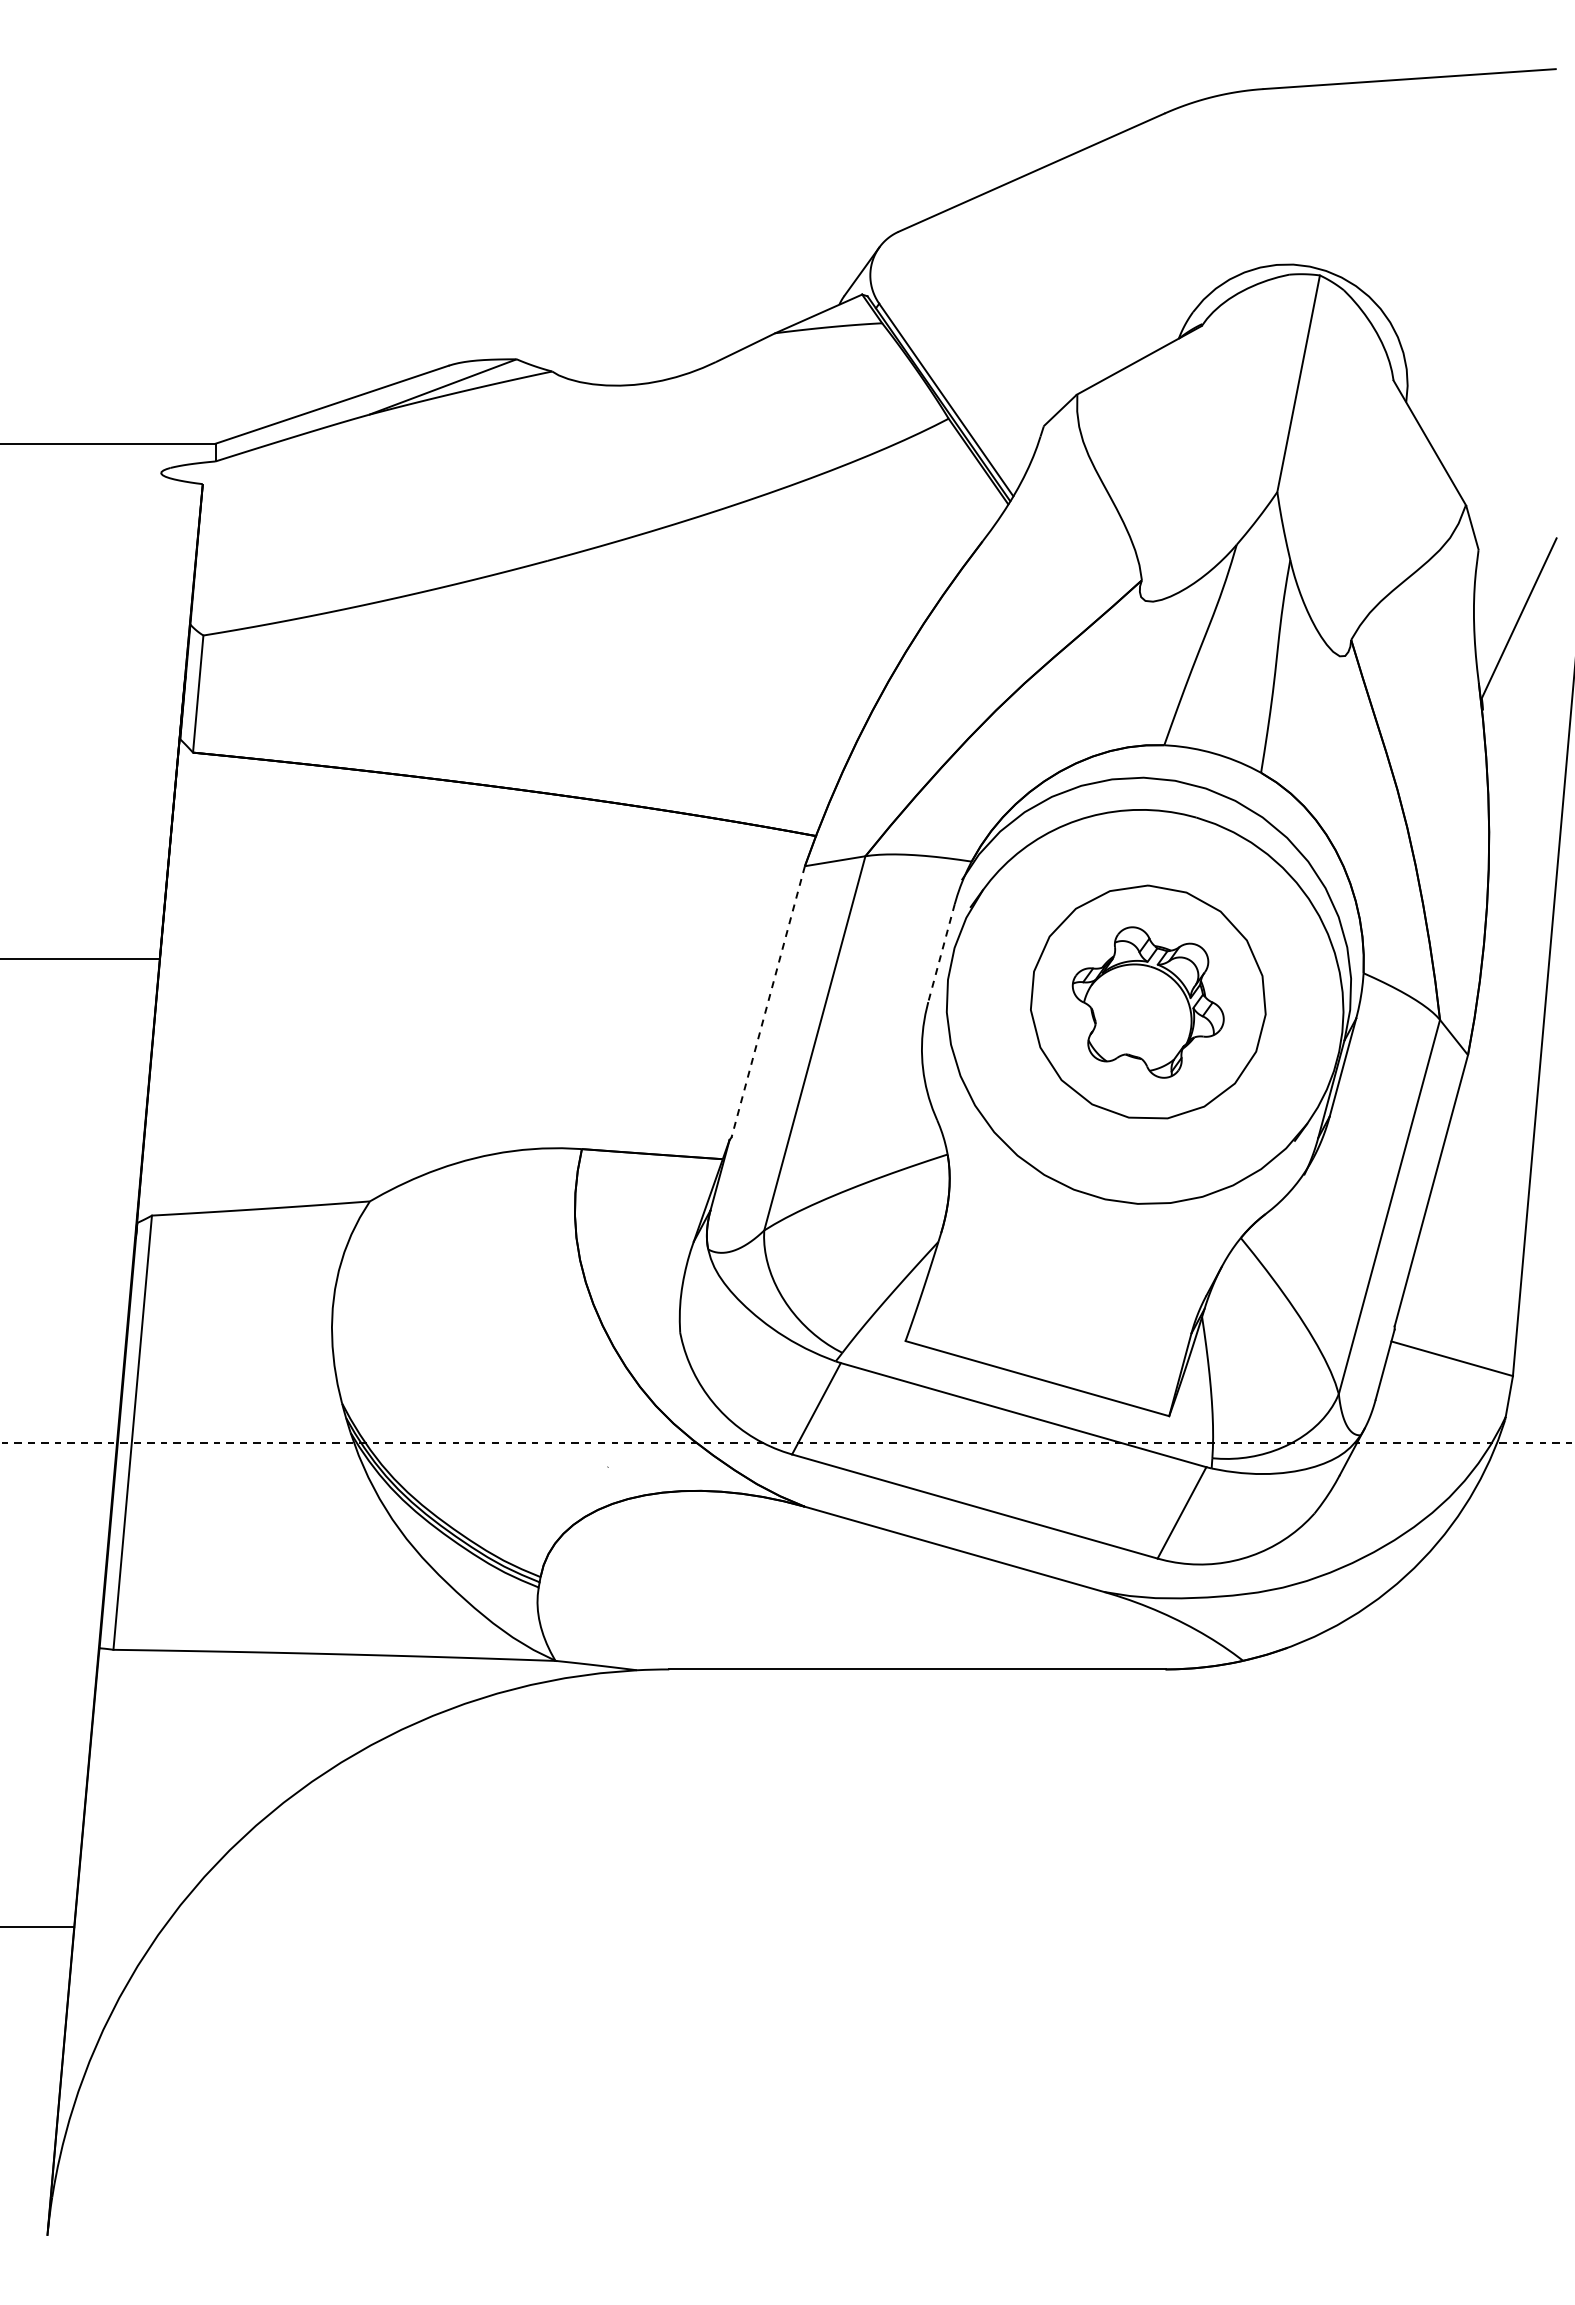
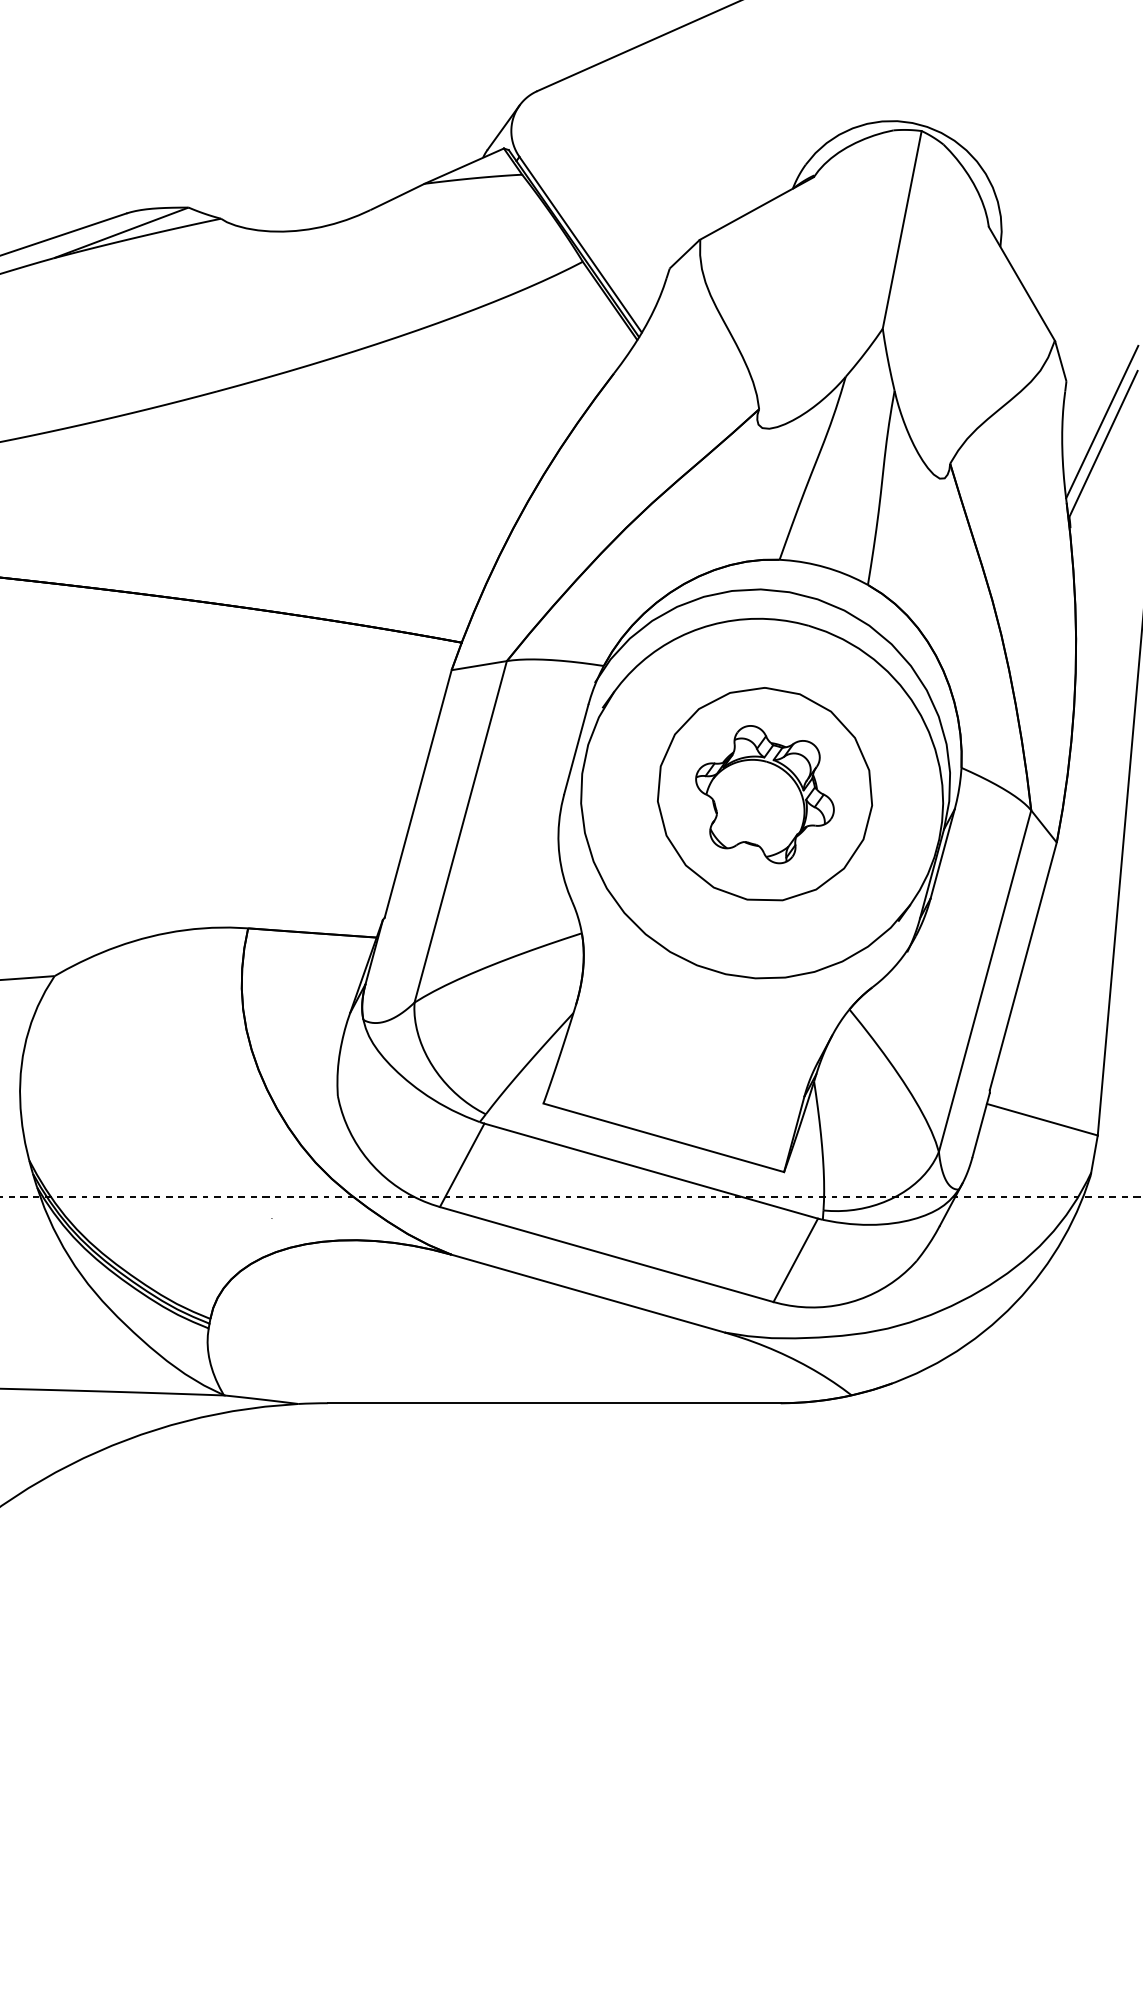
line: (1517, 593) -> (1101, 421), added
line: (941, 953) -> (576, 749), dashed -> solid
line: (768, 1002) -> (418, 794), dashed -> solid

